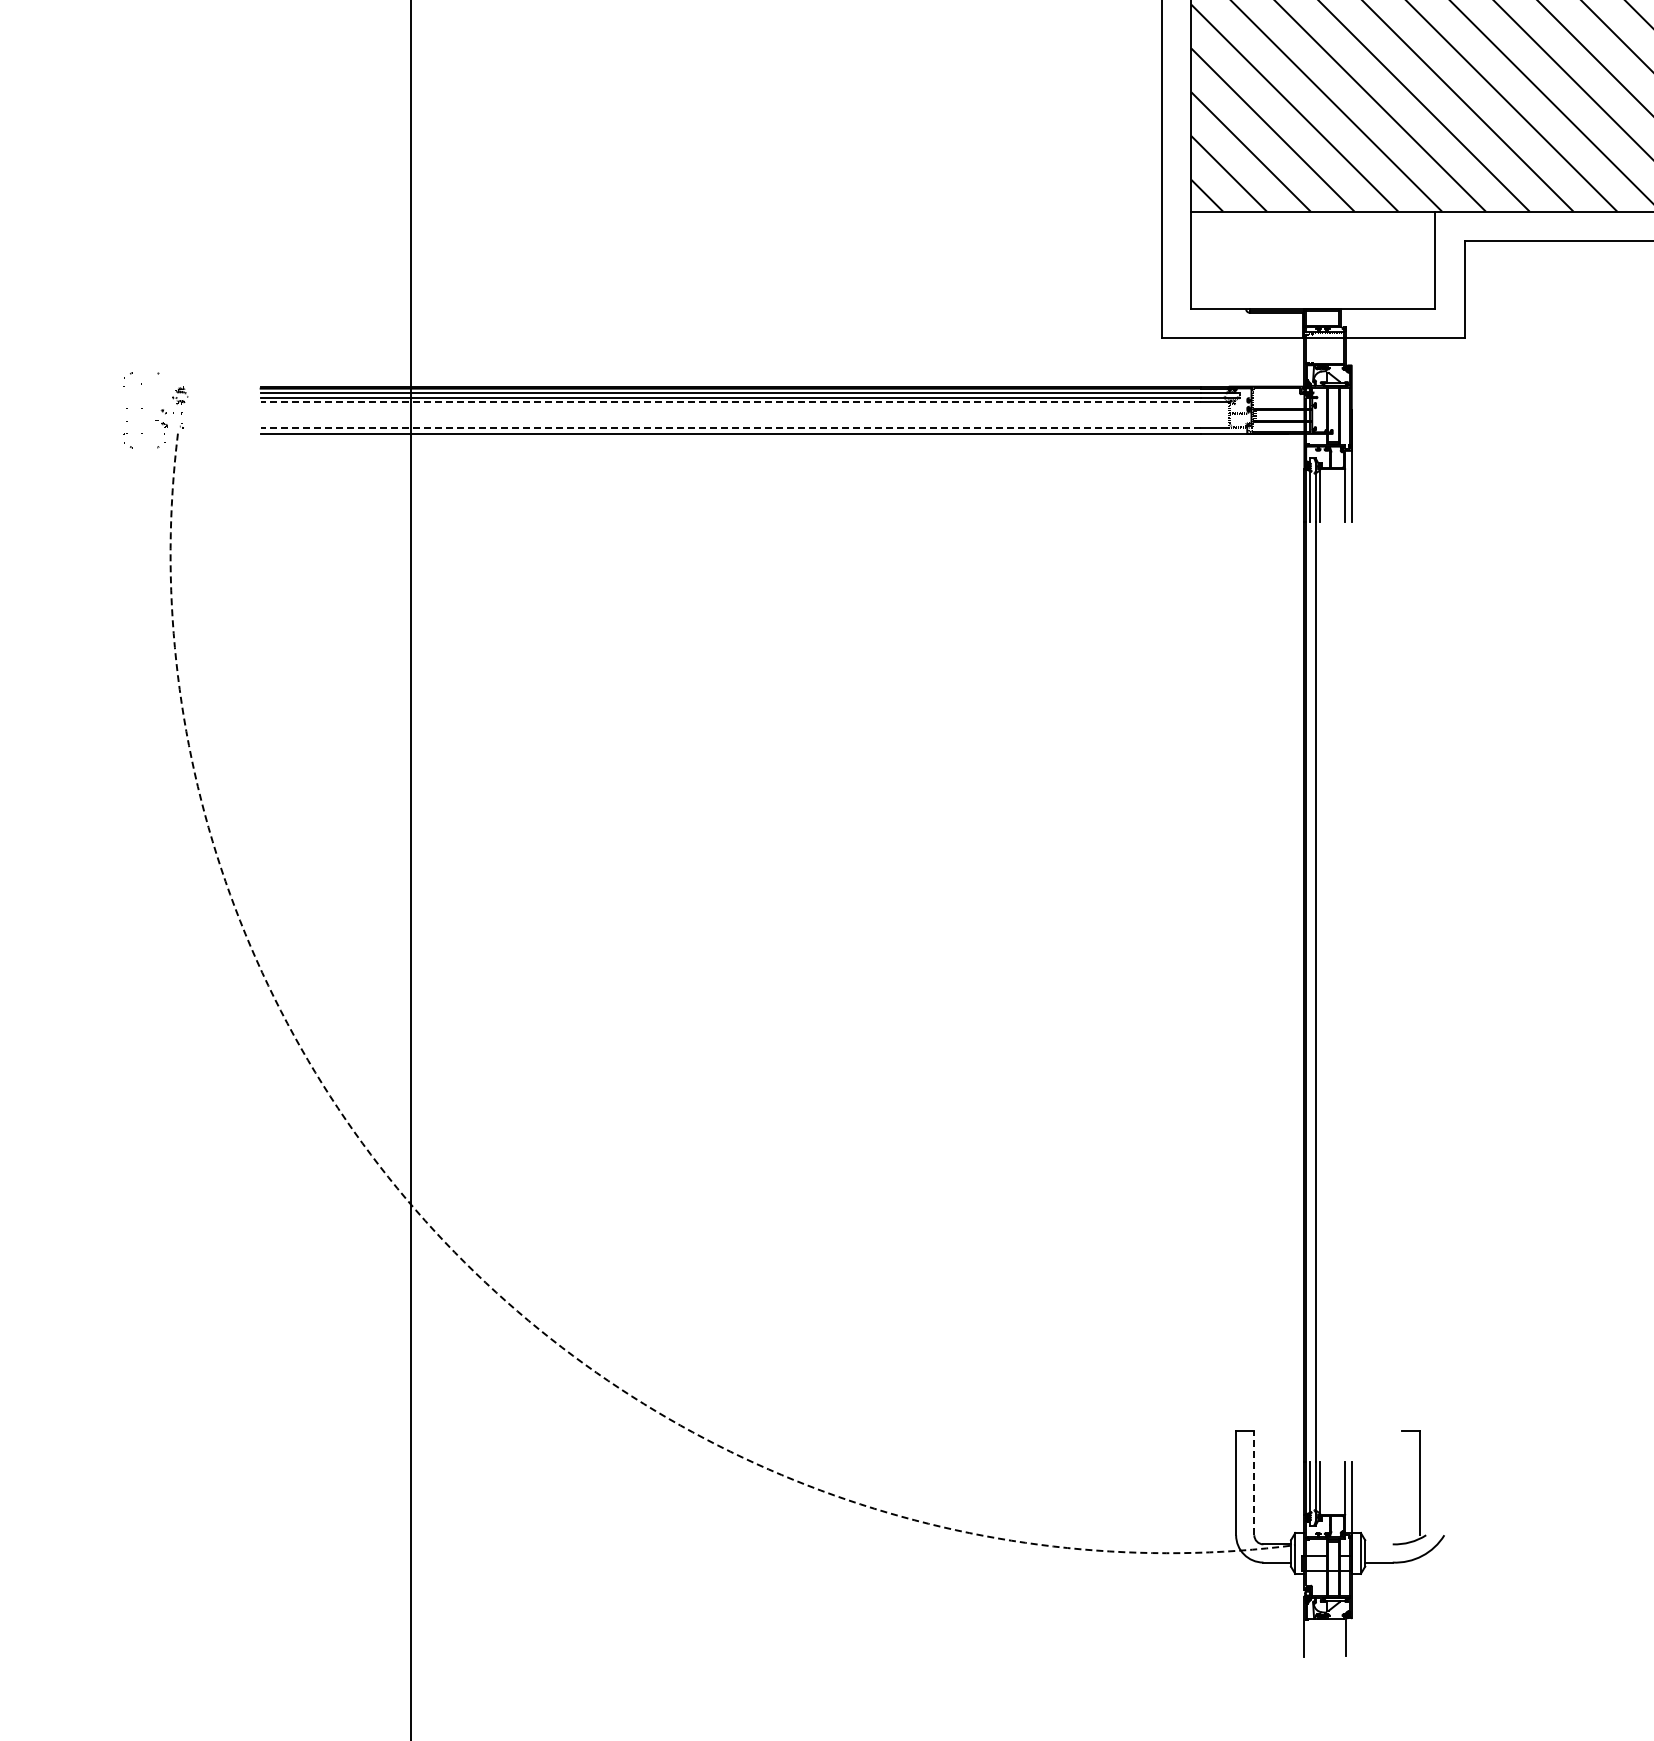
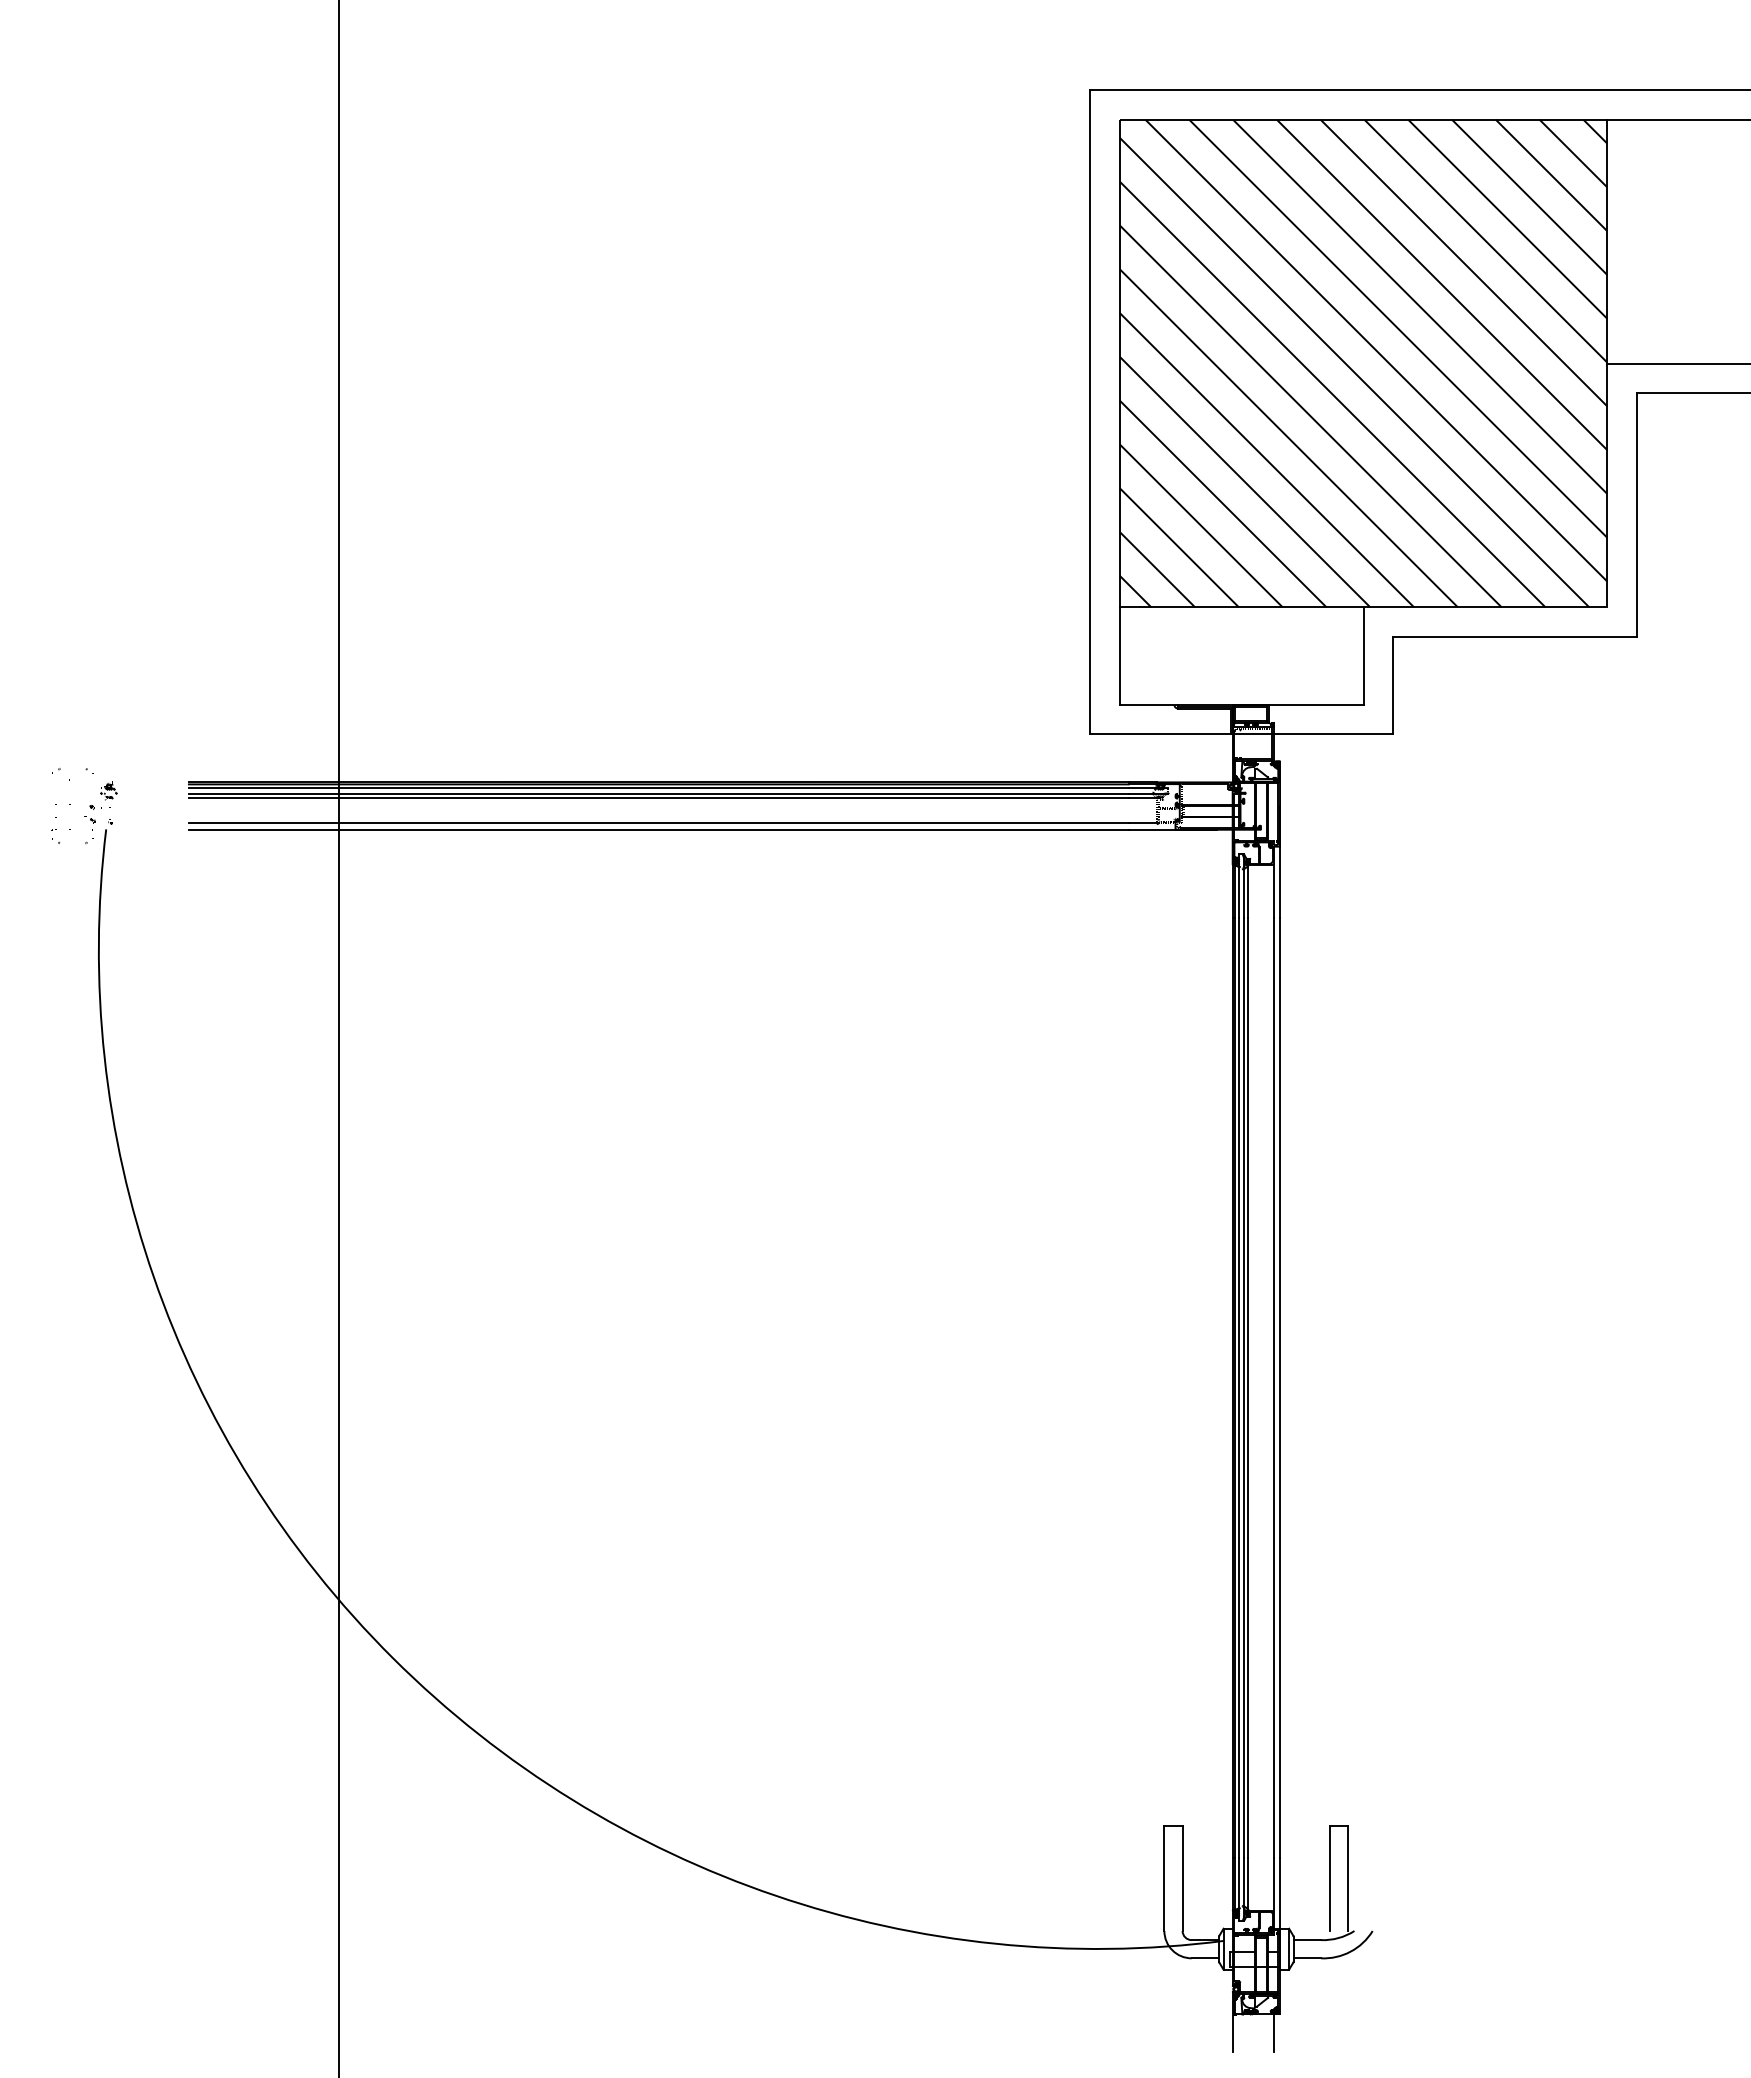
line: (730, 402) -> (658, 798), dashed -> solid
line: (730, 427) -> (658, 823), dashed -> solid
line: (1310, 991) -> (1238, 1387), added
line: (1320, 991) -> (1248, 1387), added
line: (1345, 991) -> (1273, 1387), added
line: (1352, 991) -> (1280, 1387), added
arc: (465, 1262) -> (393, 1658), dashed -> solid
line: (1254, 1482) -> (1182, 1878), dashed -> solid
line: (1402, 1482) -> (1330, 1878), added
line: (1378, 1544) -> (1306, 1940), added

